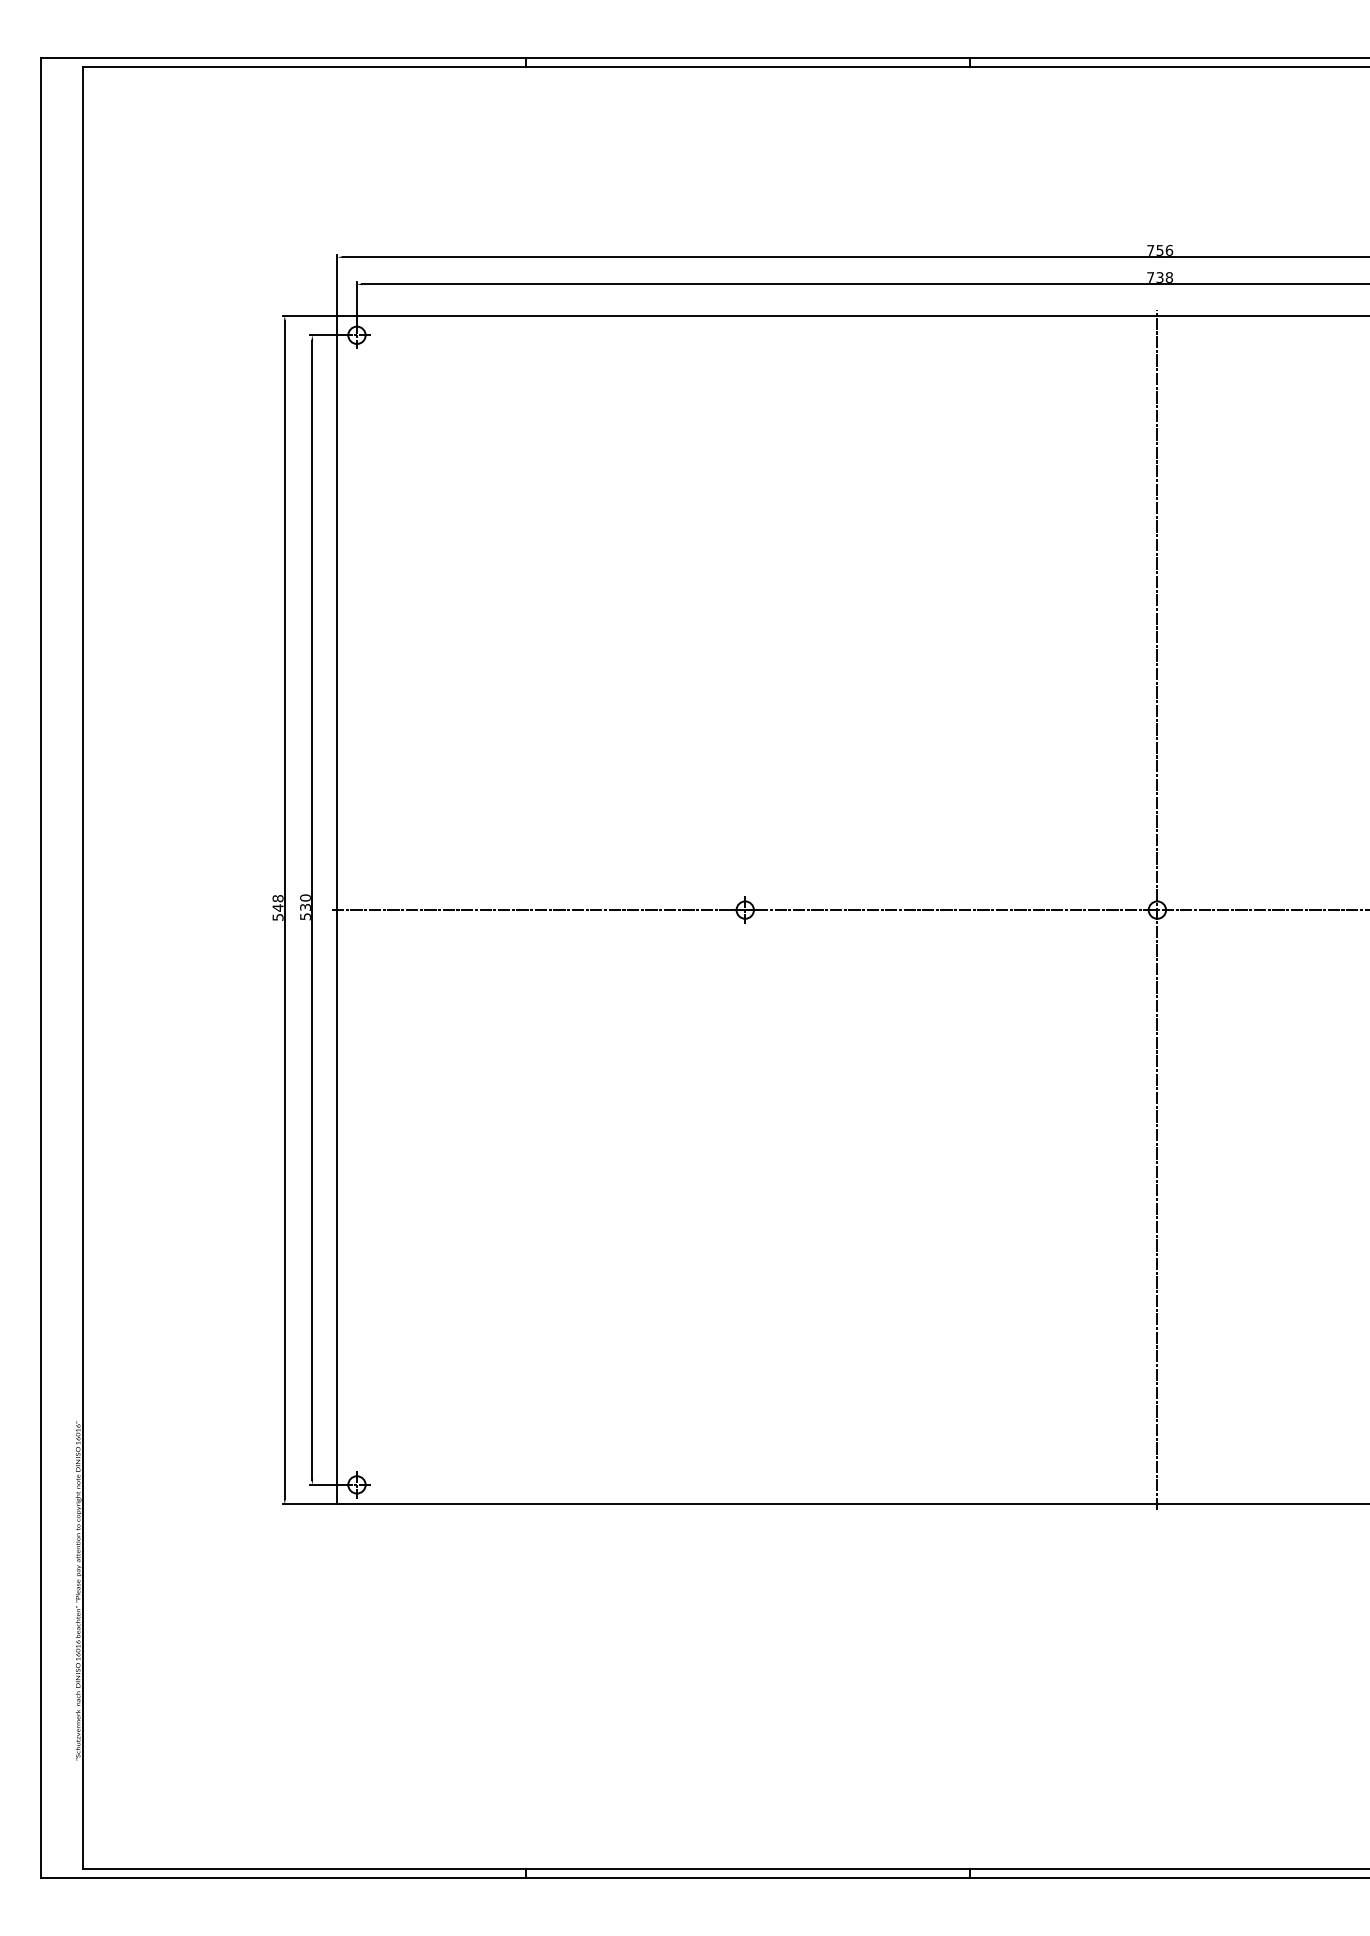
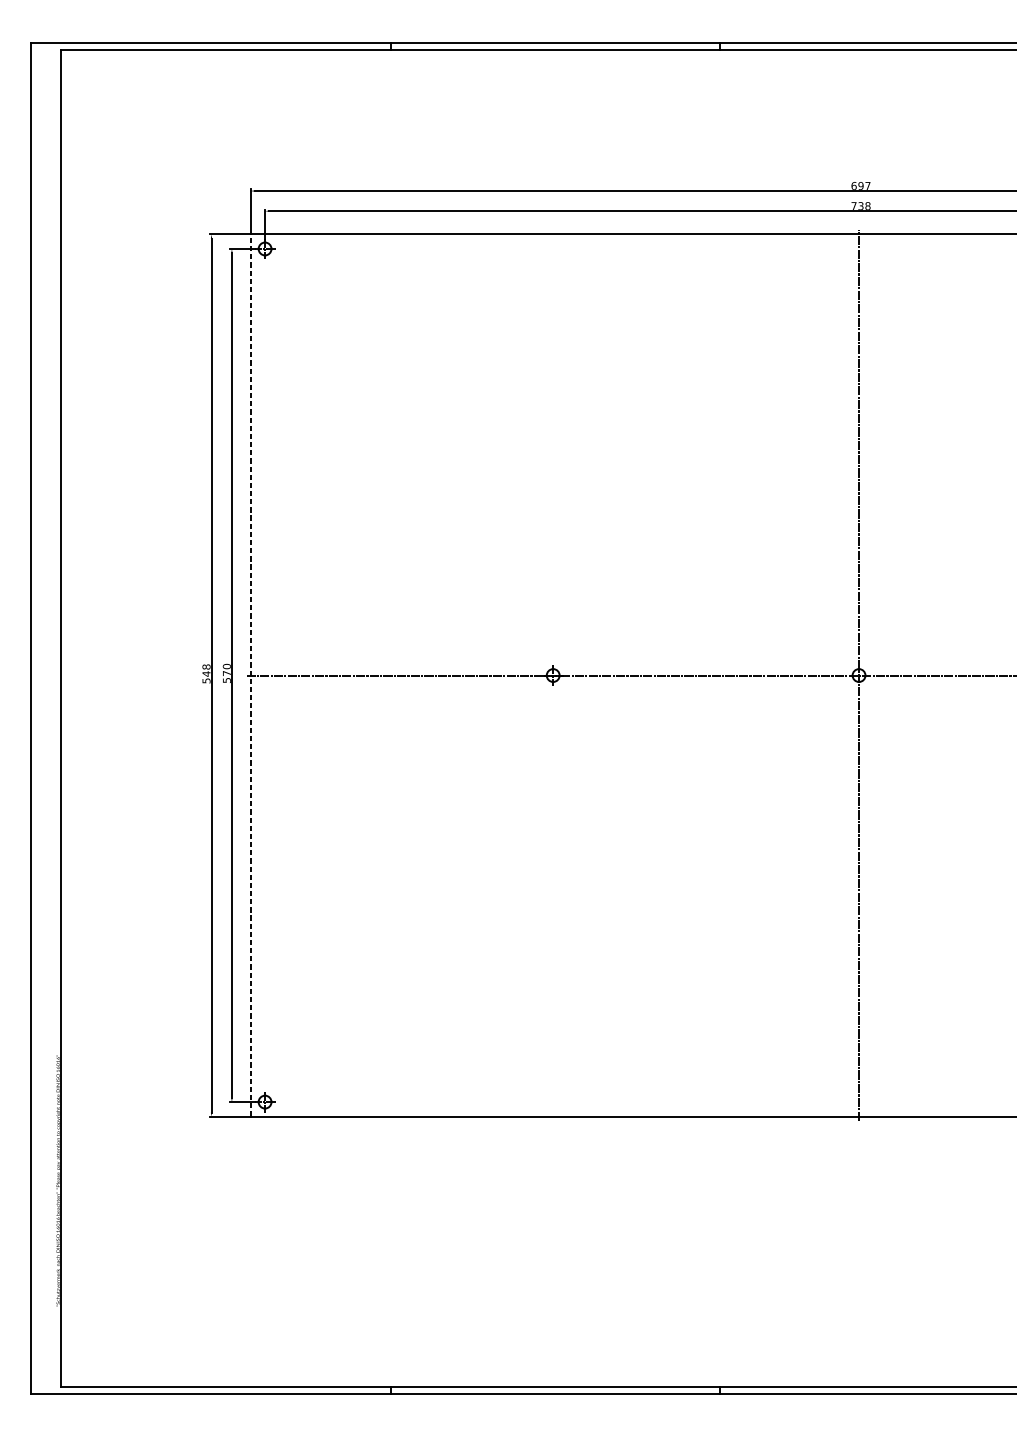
text: (1160, 250) -> (861, 186), 756 -> 697
text: (305, 907) -> (226, 673), 530 -> 570
line: (337, 909) -> (250, 675), solid -> dashed

